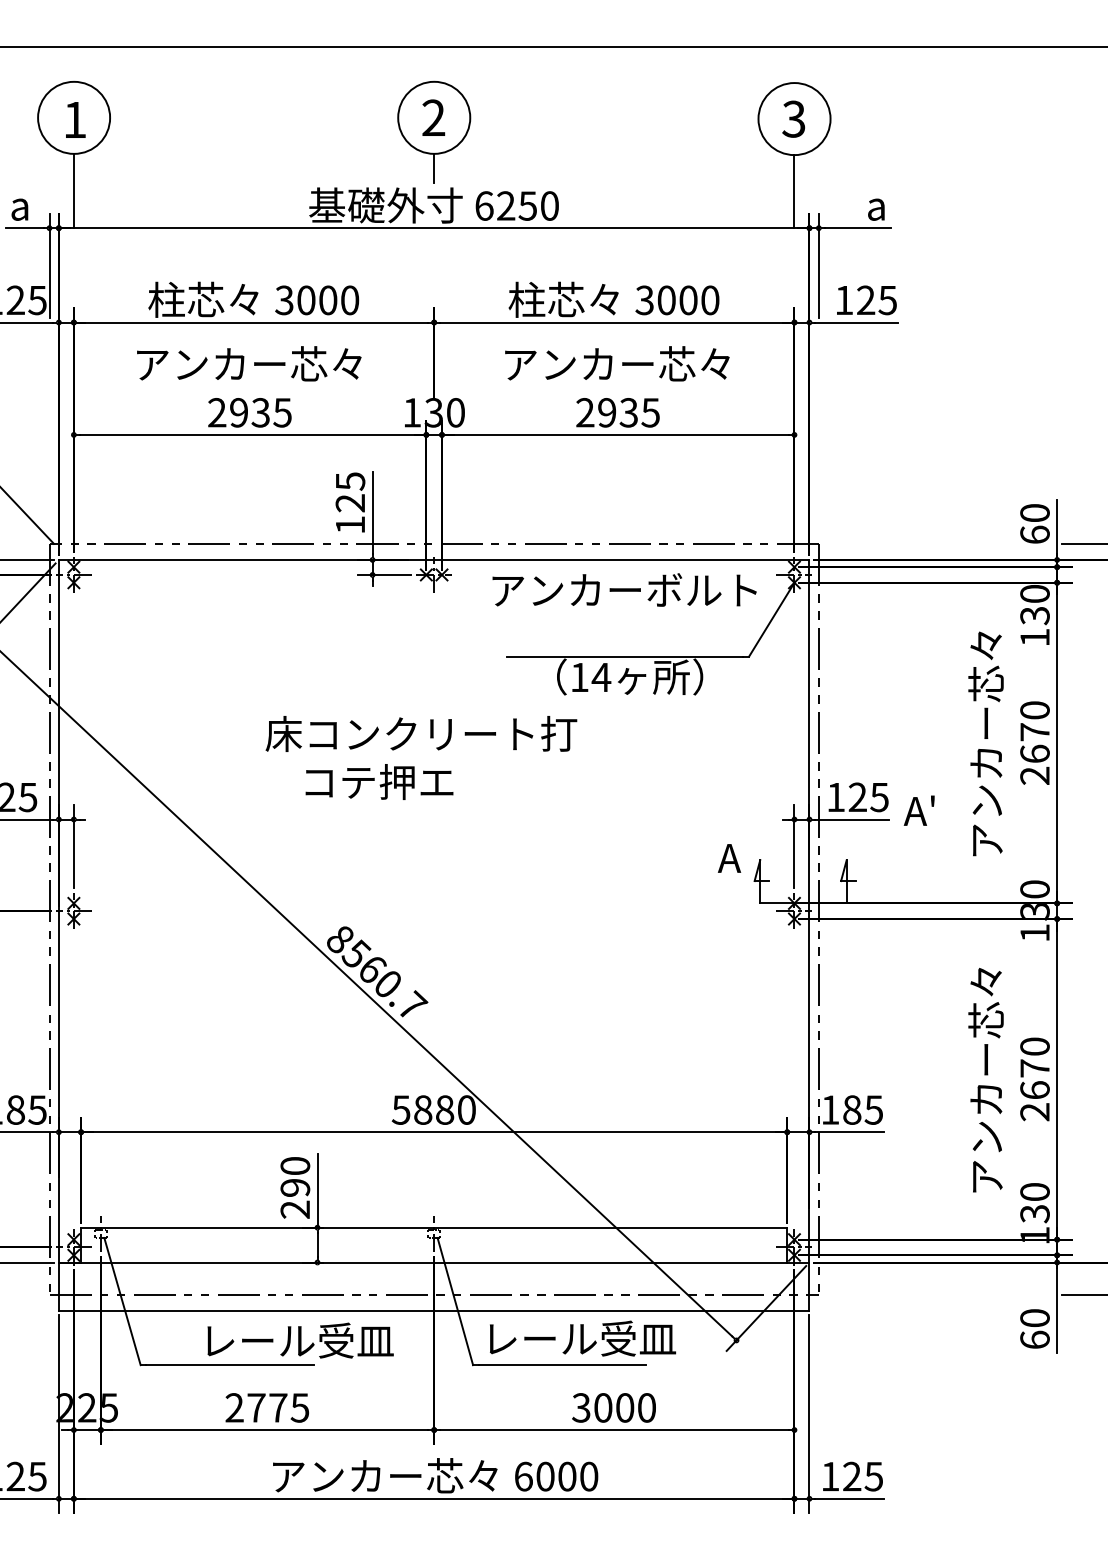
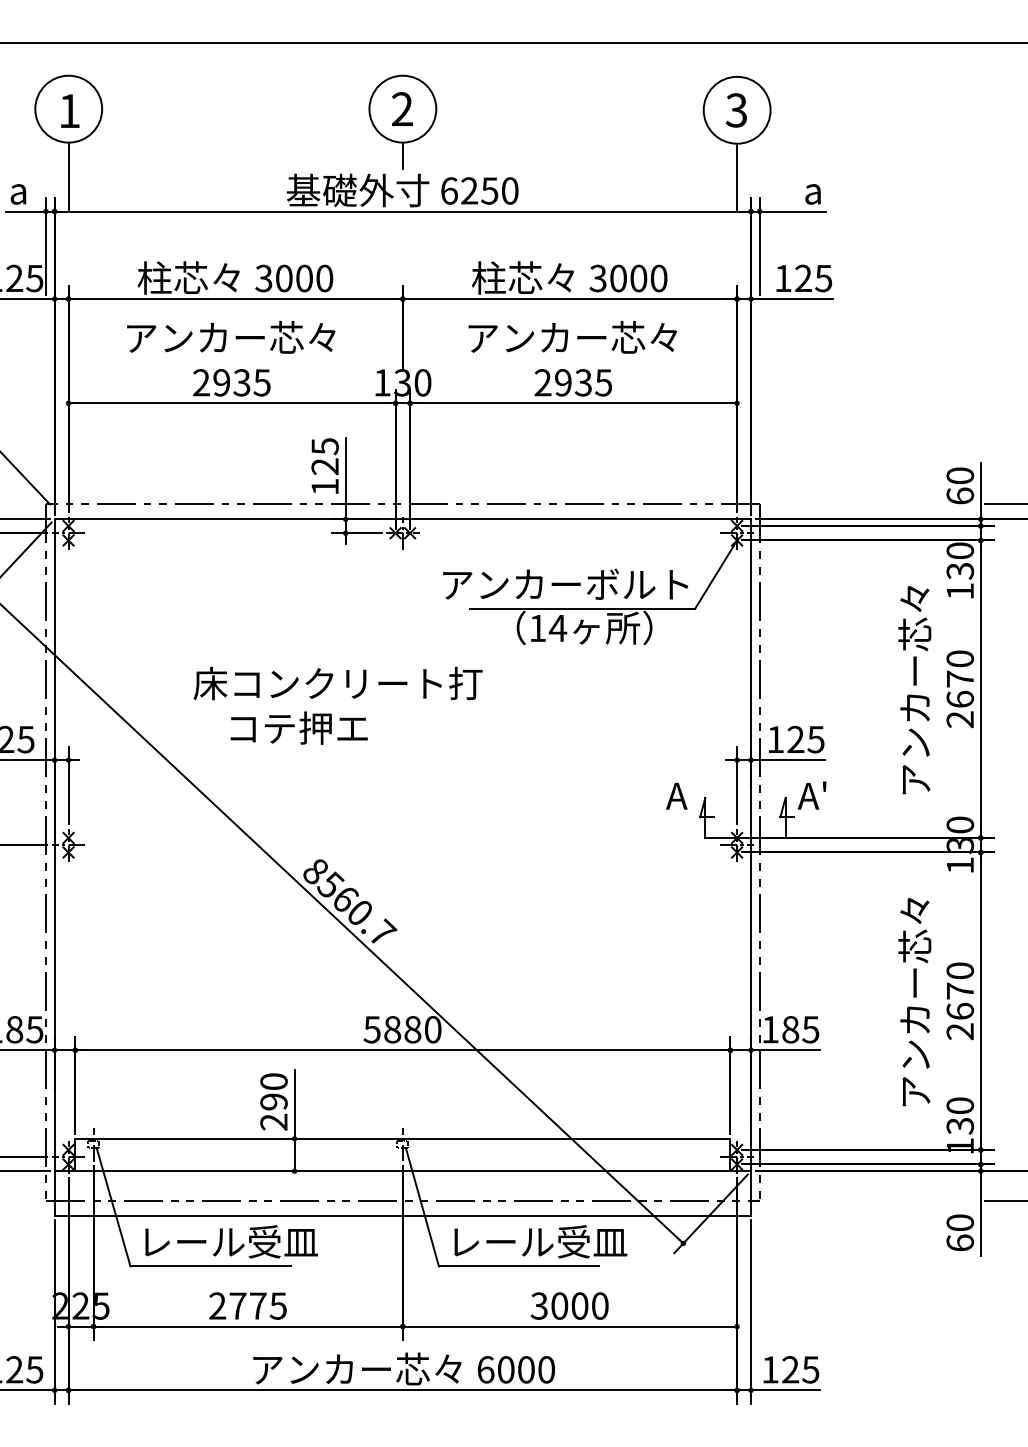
text: (624, 589) -> (565, 583), moved
text: (421, 757) -> (338, 705), moved
text: (918, 810) -> (811, 795), moved
text: (300, 1340) -> (231, 1241), moved

